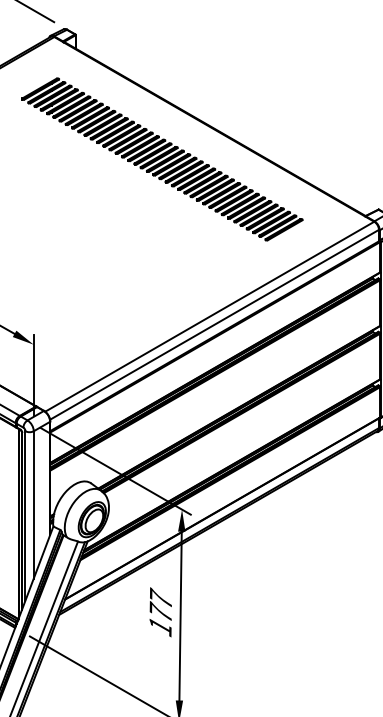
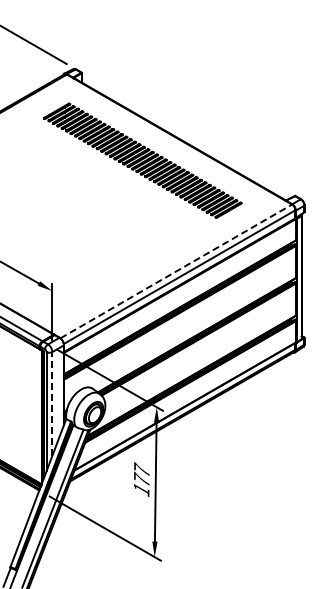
line: (210, 316) -> (176, 271), solid -> dashed
line: (33, 504) -> (52, 403), solid -> dashed

